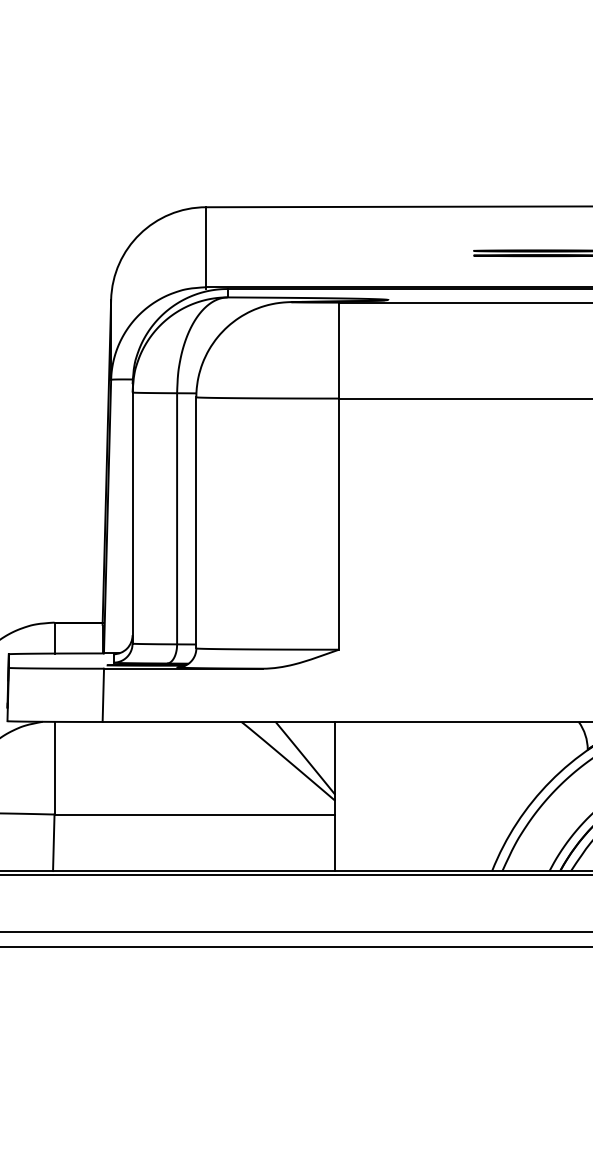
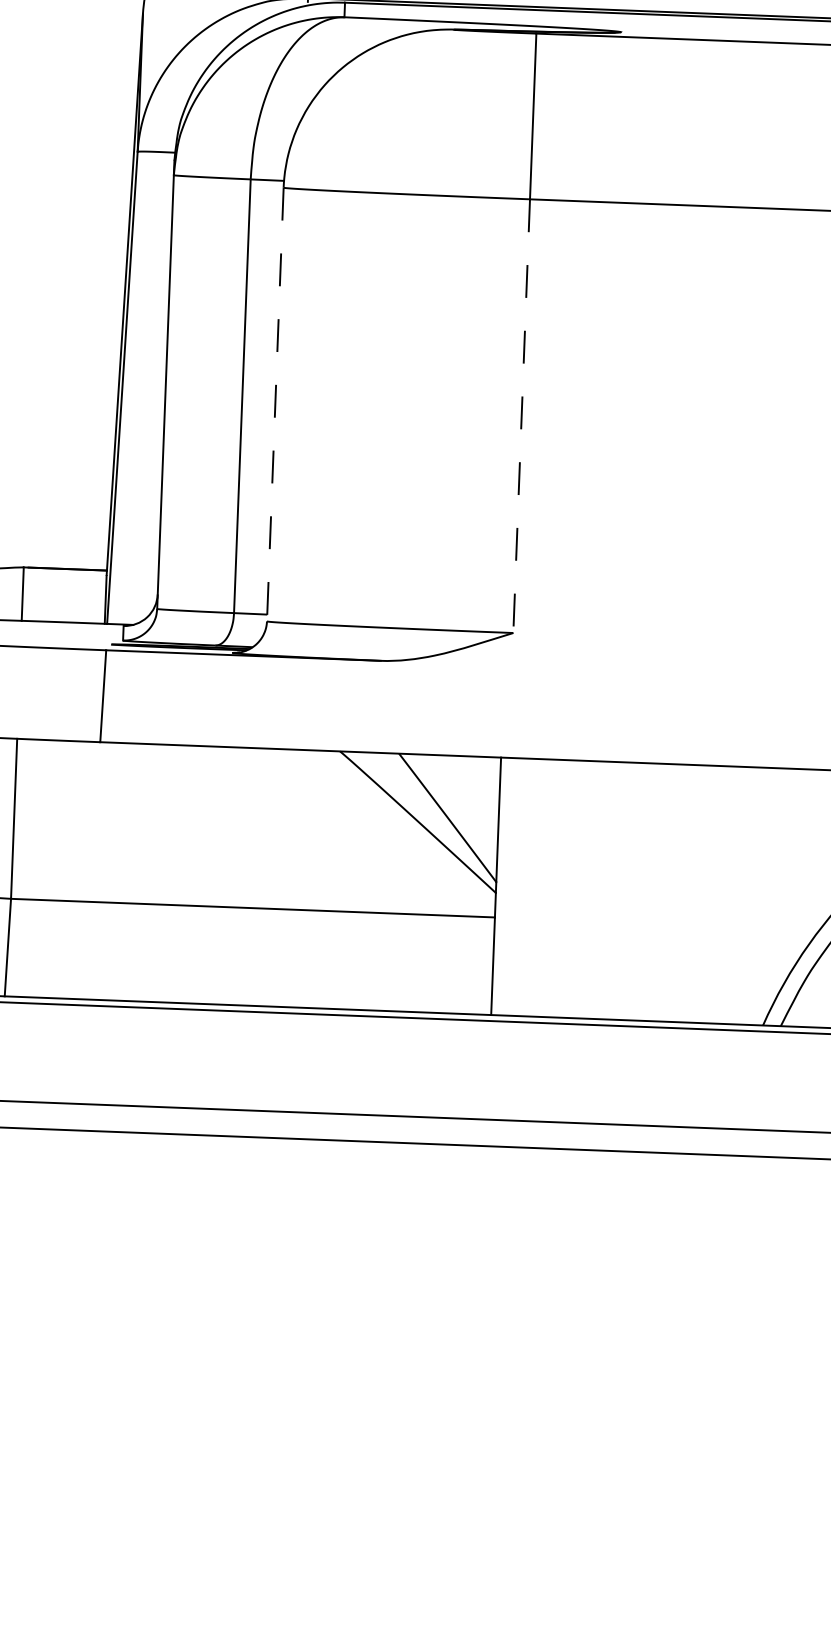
line: (196, 522) -> (275, 403), solid -> dashed
line: (339, 524) -> (522, 416), solid -> dashed

